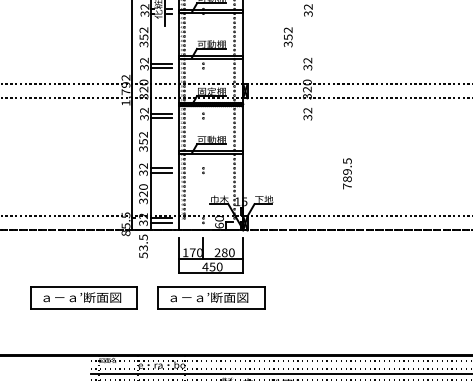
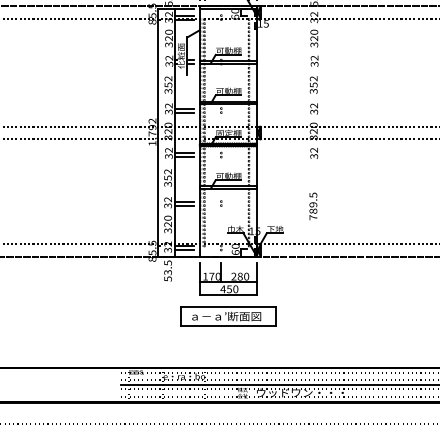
text: (287, 36) -> (313, 84), moved
text: (347, 173) -> (313, 206), moved
part: (84, 297) -> (115, 316), removed

